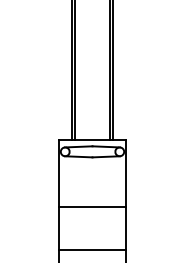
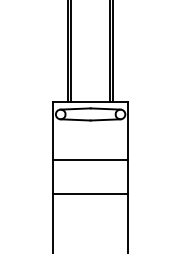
line: (92, 206) -> (90, 160), moved
line: (92, 250) -> (90, 194), moved

